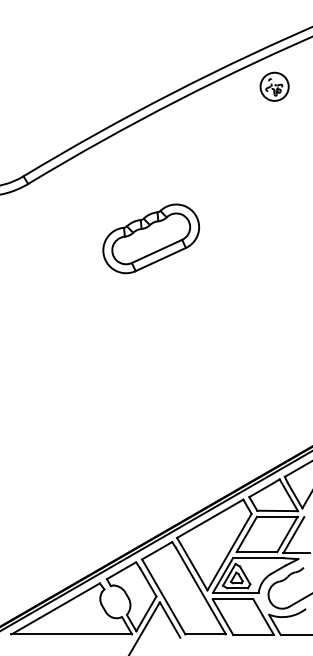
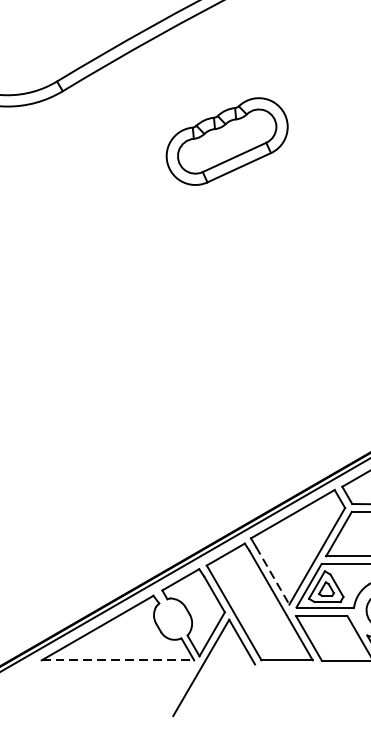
part: (150, 238) -> (226, 141), moved
line: (194, 567) -> (273, 575), solid -> dashed
line: (72, 634) -> (118, 660), solid -> dashed

